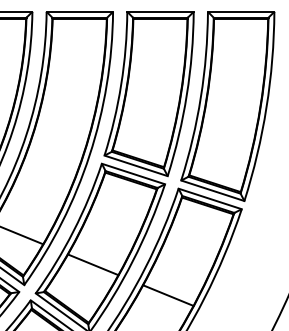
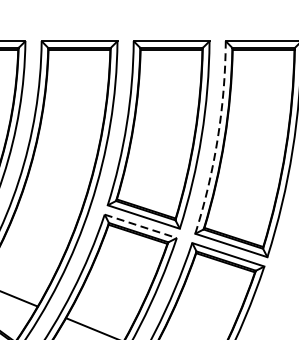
arc: (200, 97) -> (217, 139), solid -> dashed
line: (133, 174) -> (140, 226), solid -> dashed

